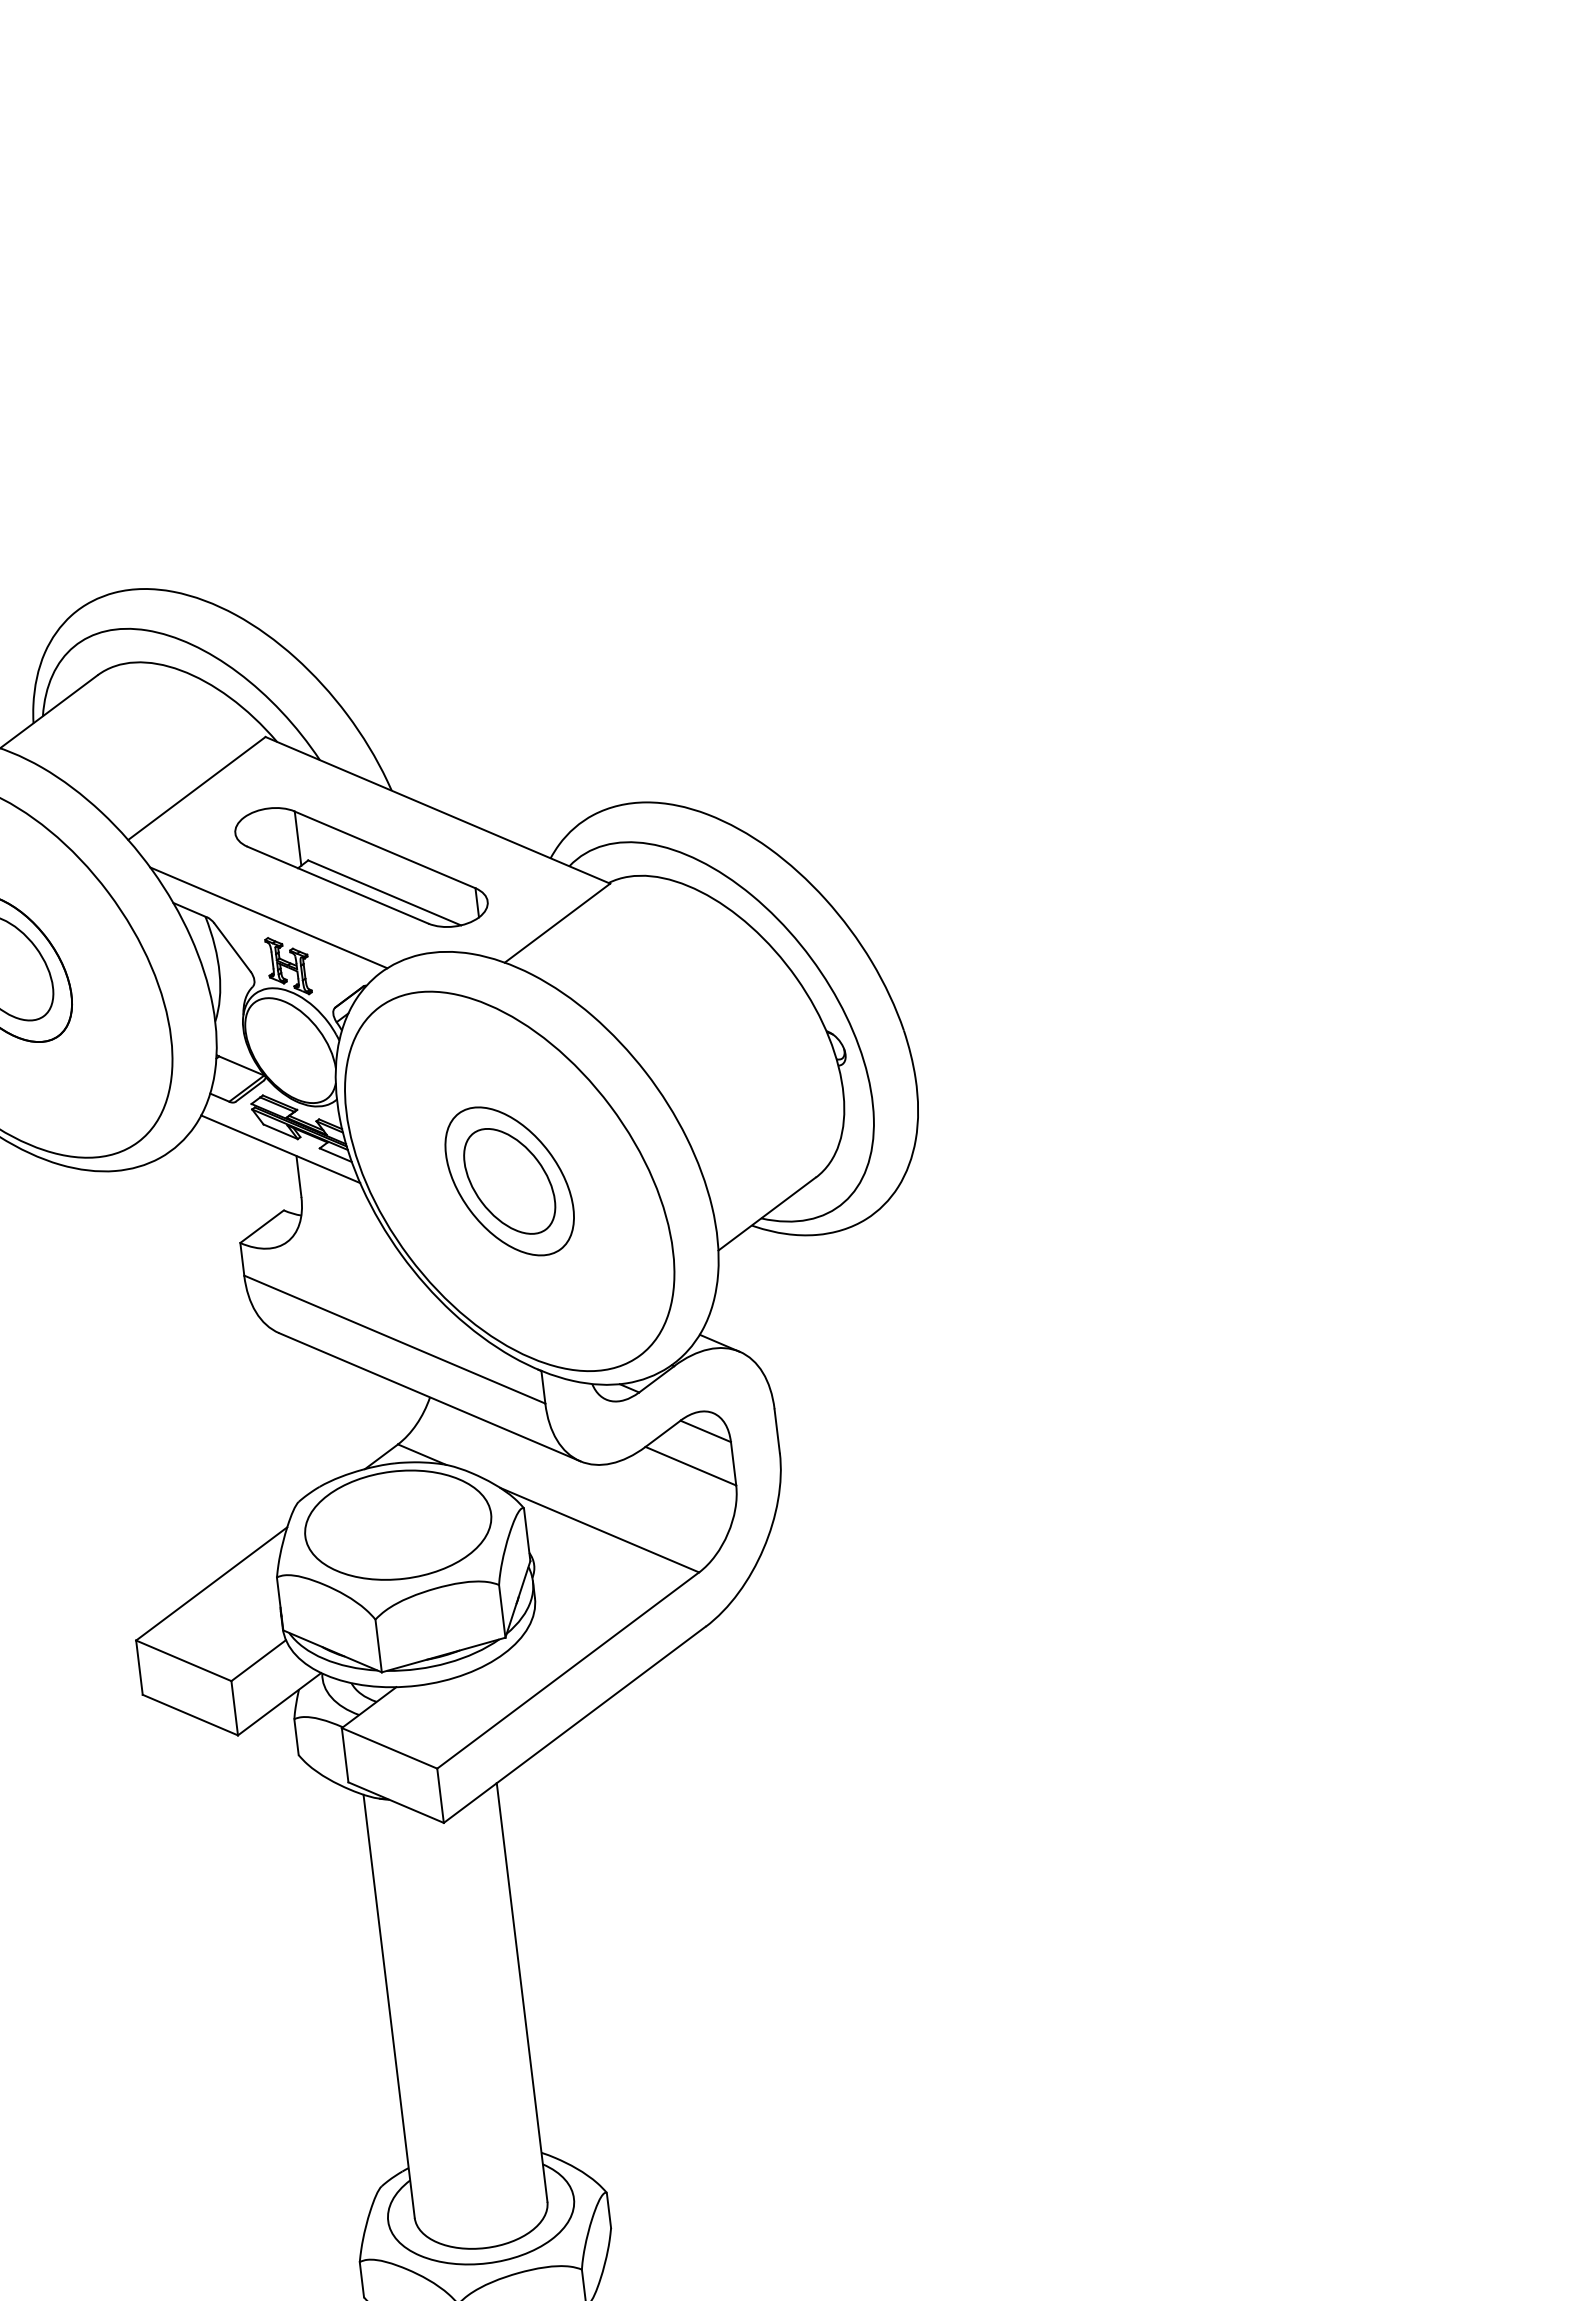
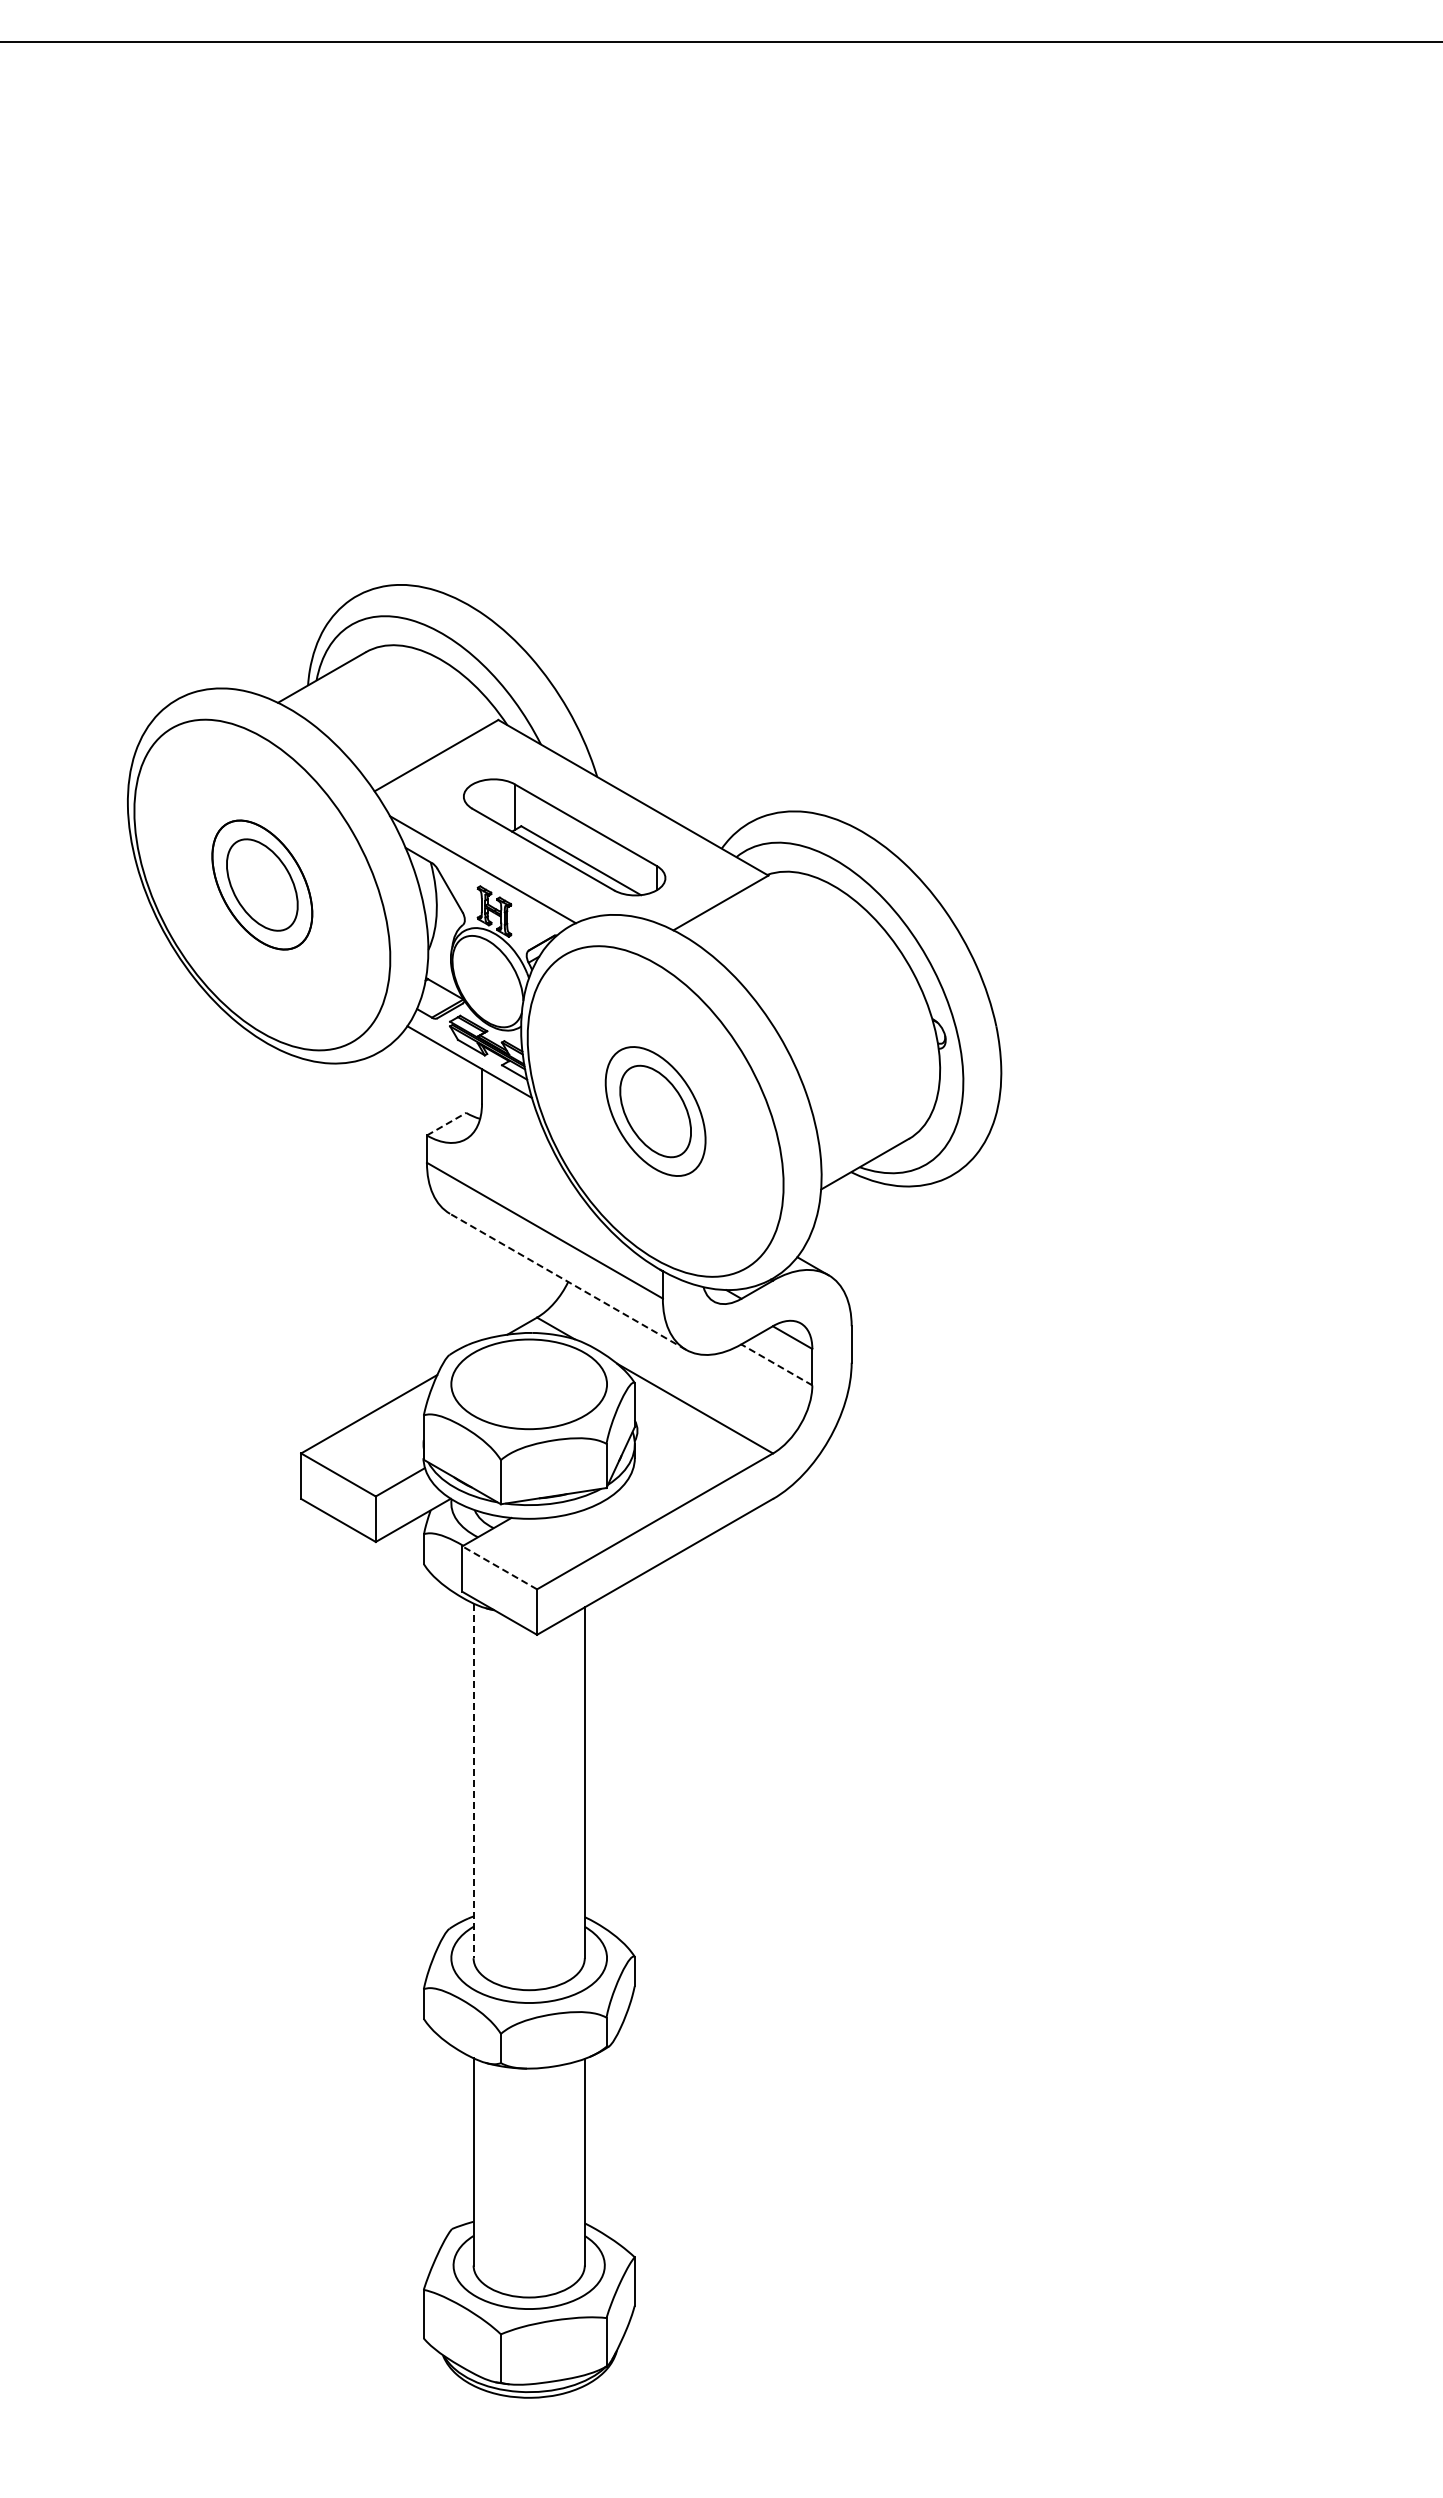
line: (262, 1227) -> (446, 1124), solid -> dashed
line: (429, 1396) -> (567, 1281), solid -> dashed
line: (690, 1465) -> (776, 1364), solid -> dashed
line: (389, 1747) -> (499, 1567), solid -> dashed
line: (389, 2007) -> (473, 1781), solid -> dashed

